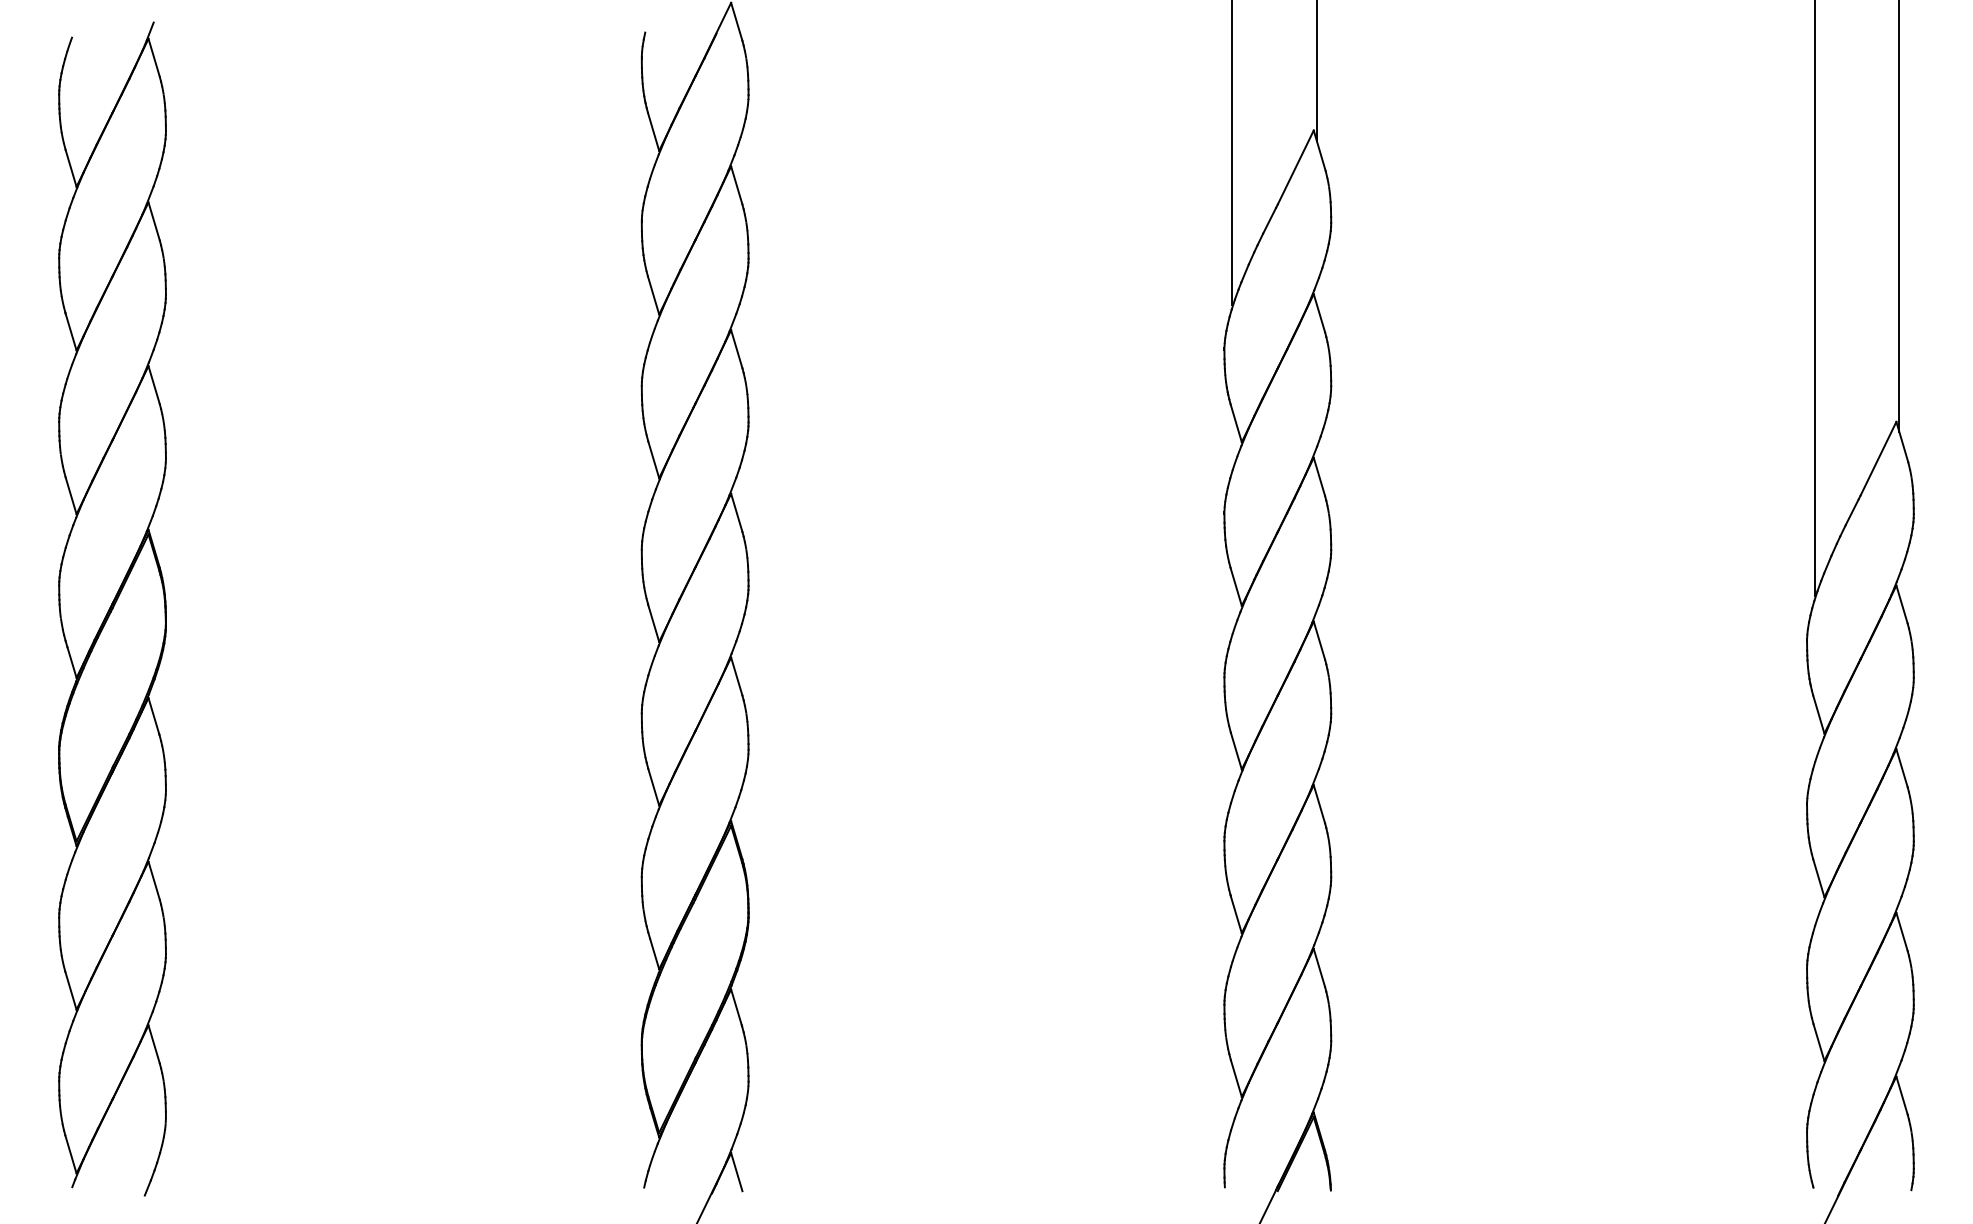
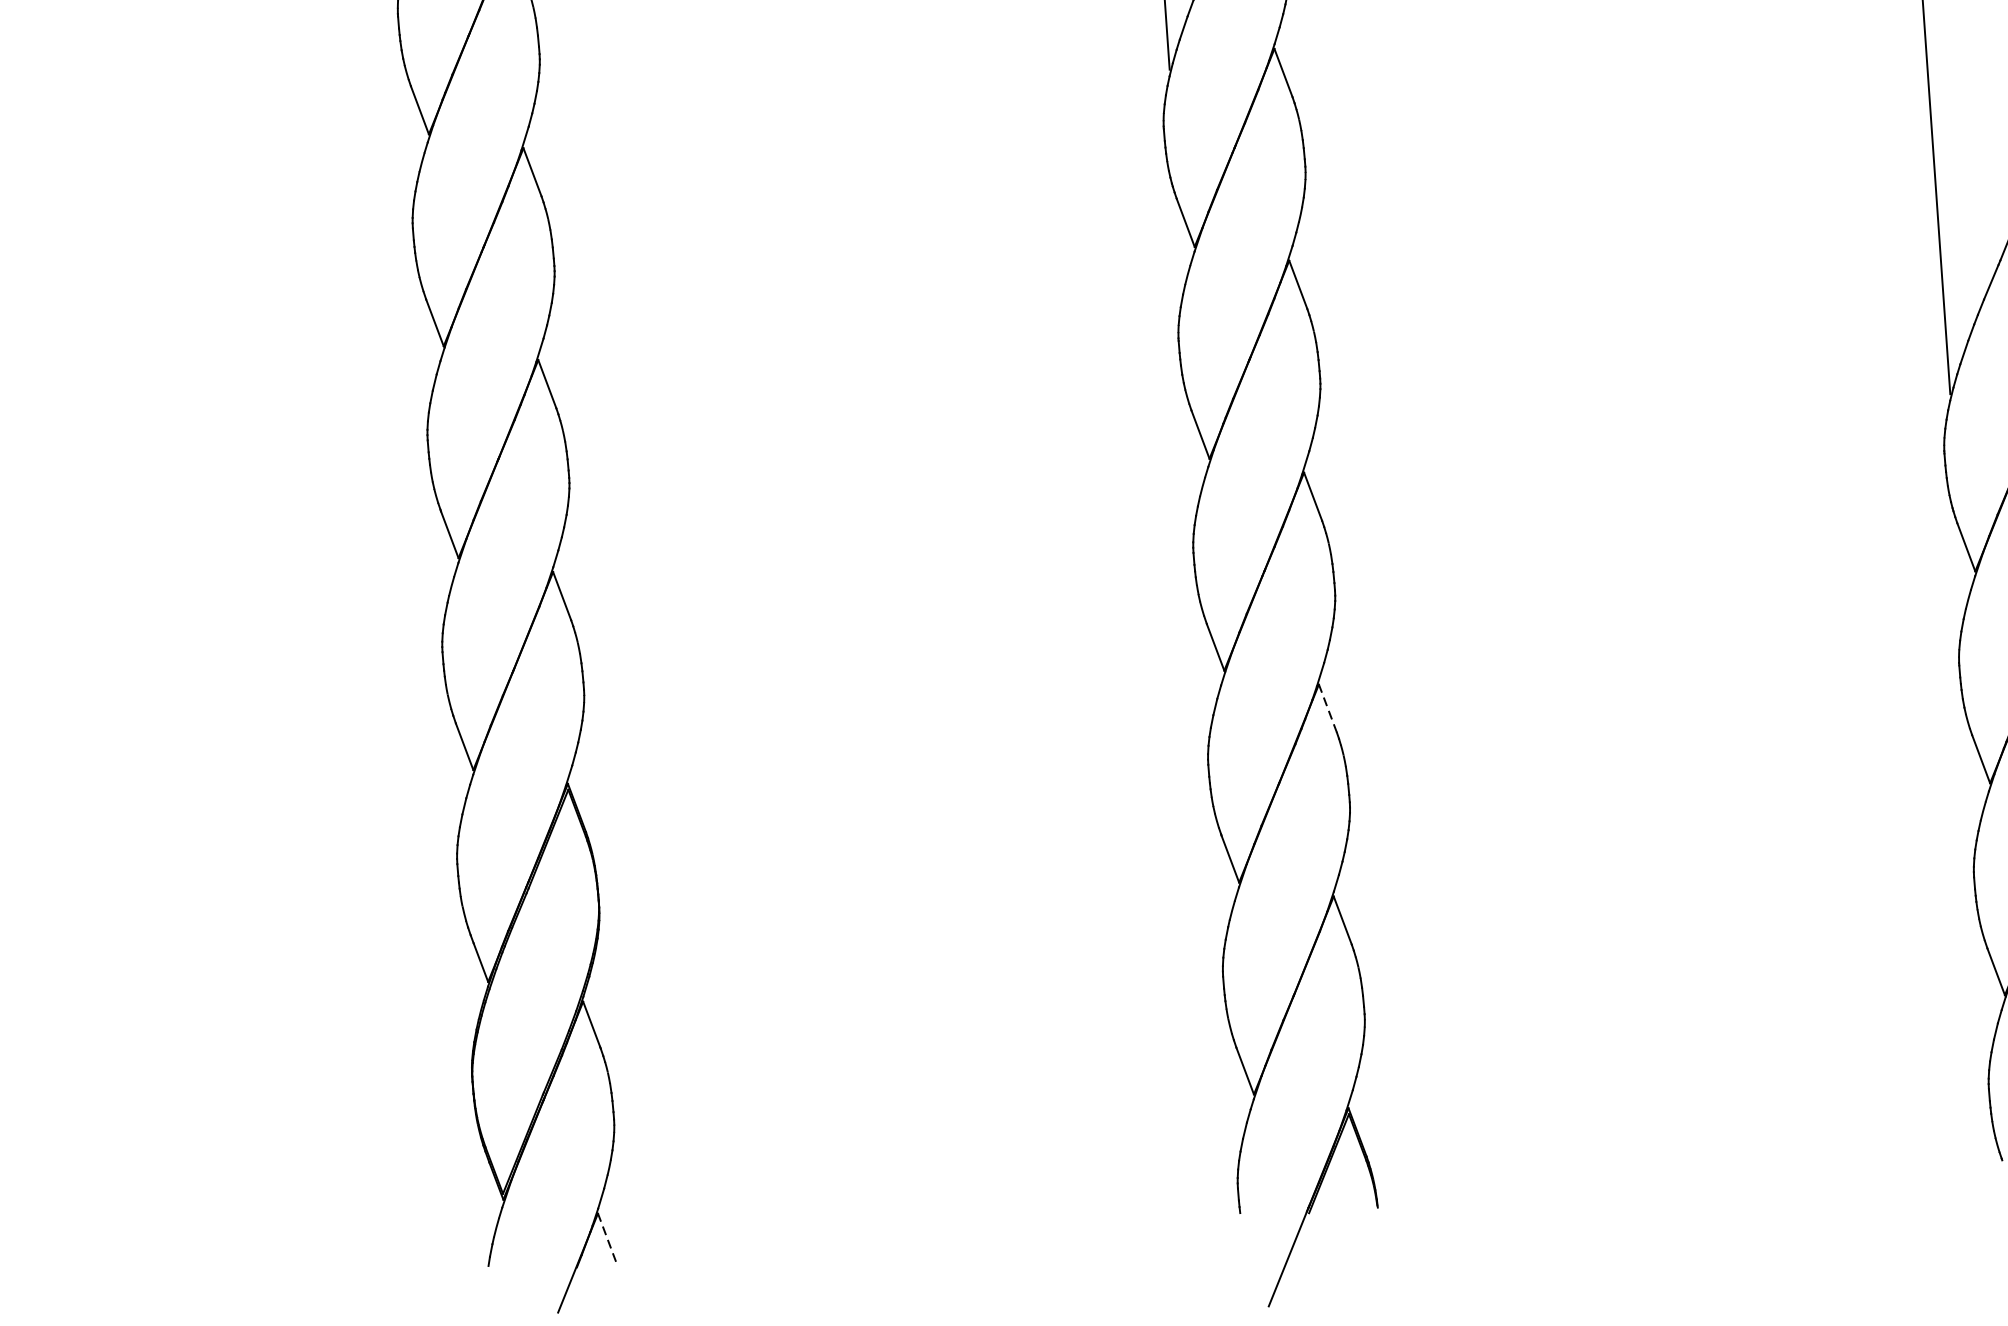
line: (1319, 804) -> (1328, 708), solid -> dashed
line: (736, 1172) -> (606, 1238), solid -> dashed

